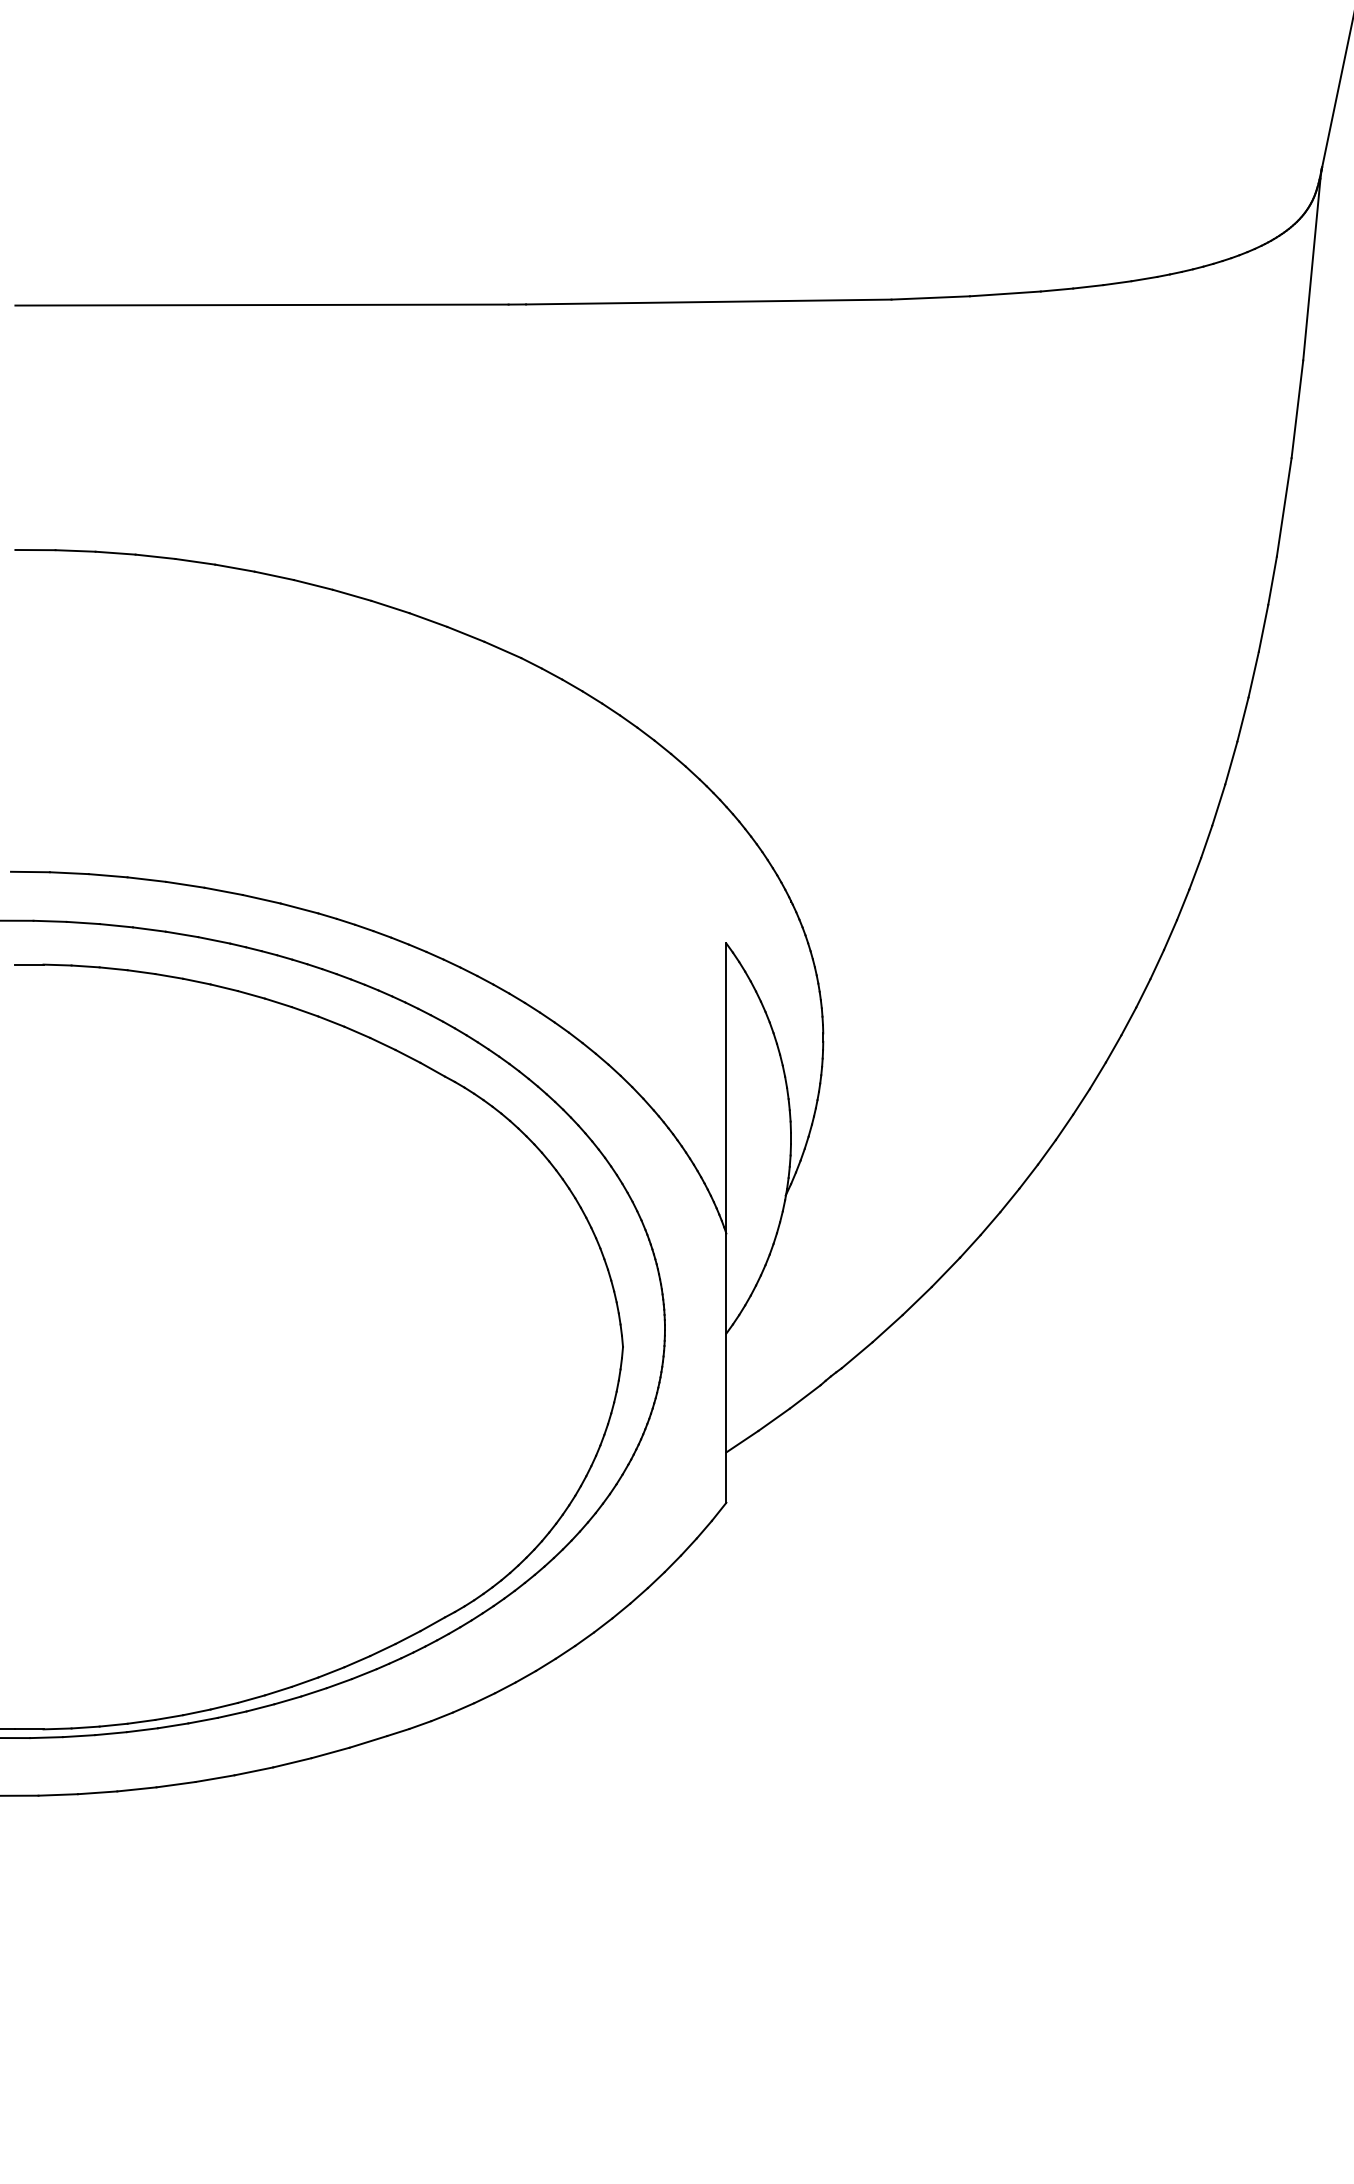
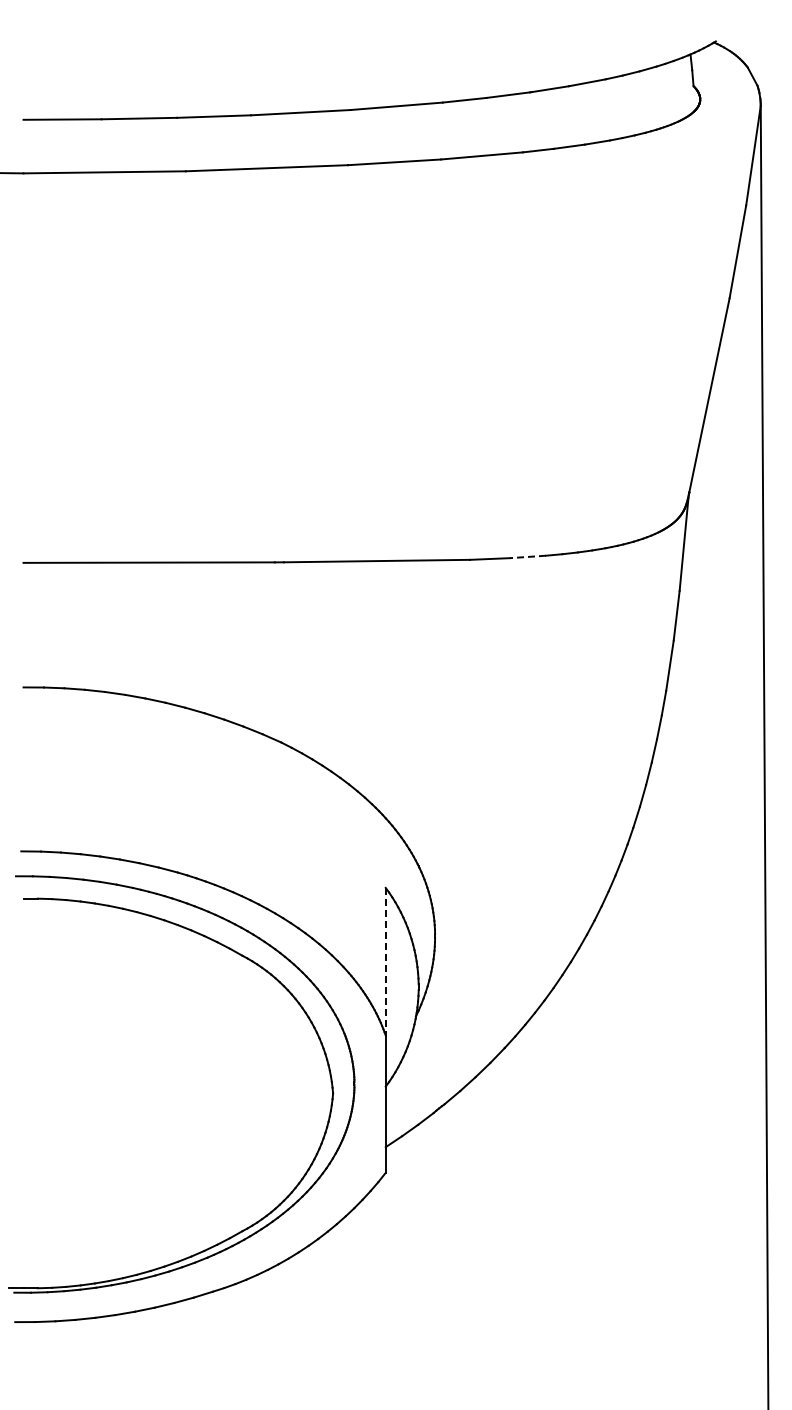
line: (1004, 293) -> (527, 556), solid -> dashed
line: (725, 1087) -> (385, 961), solid -> dashed

